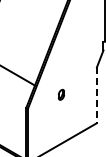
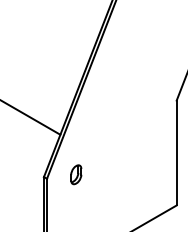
part: (60, 94) -> (74, 174), moved
line: (96, 95) -> (175, 153), dashed -> solid

